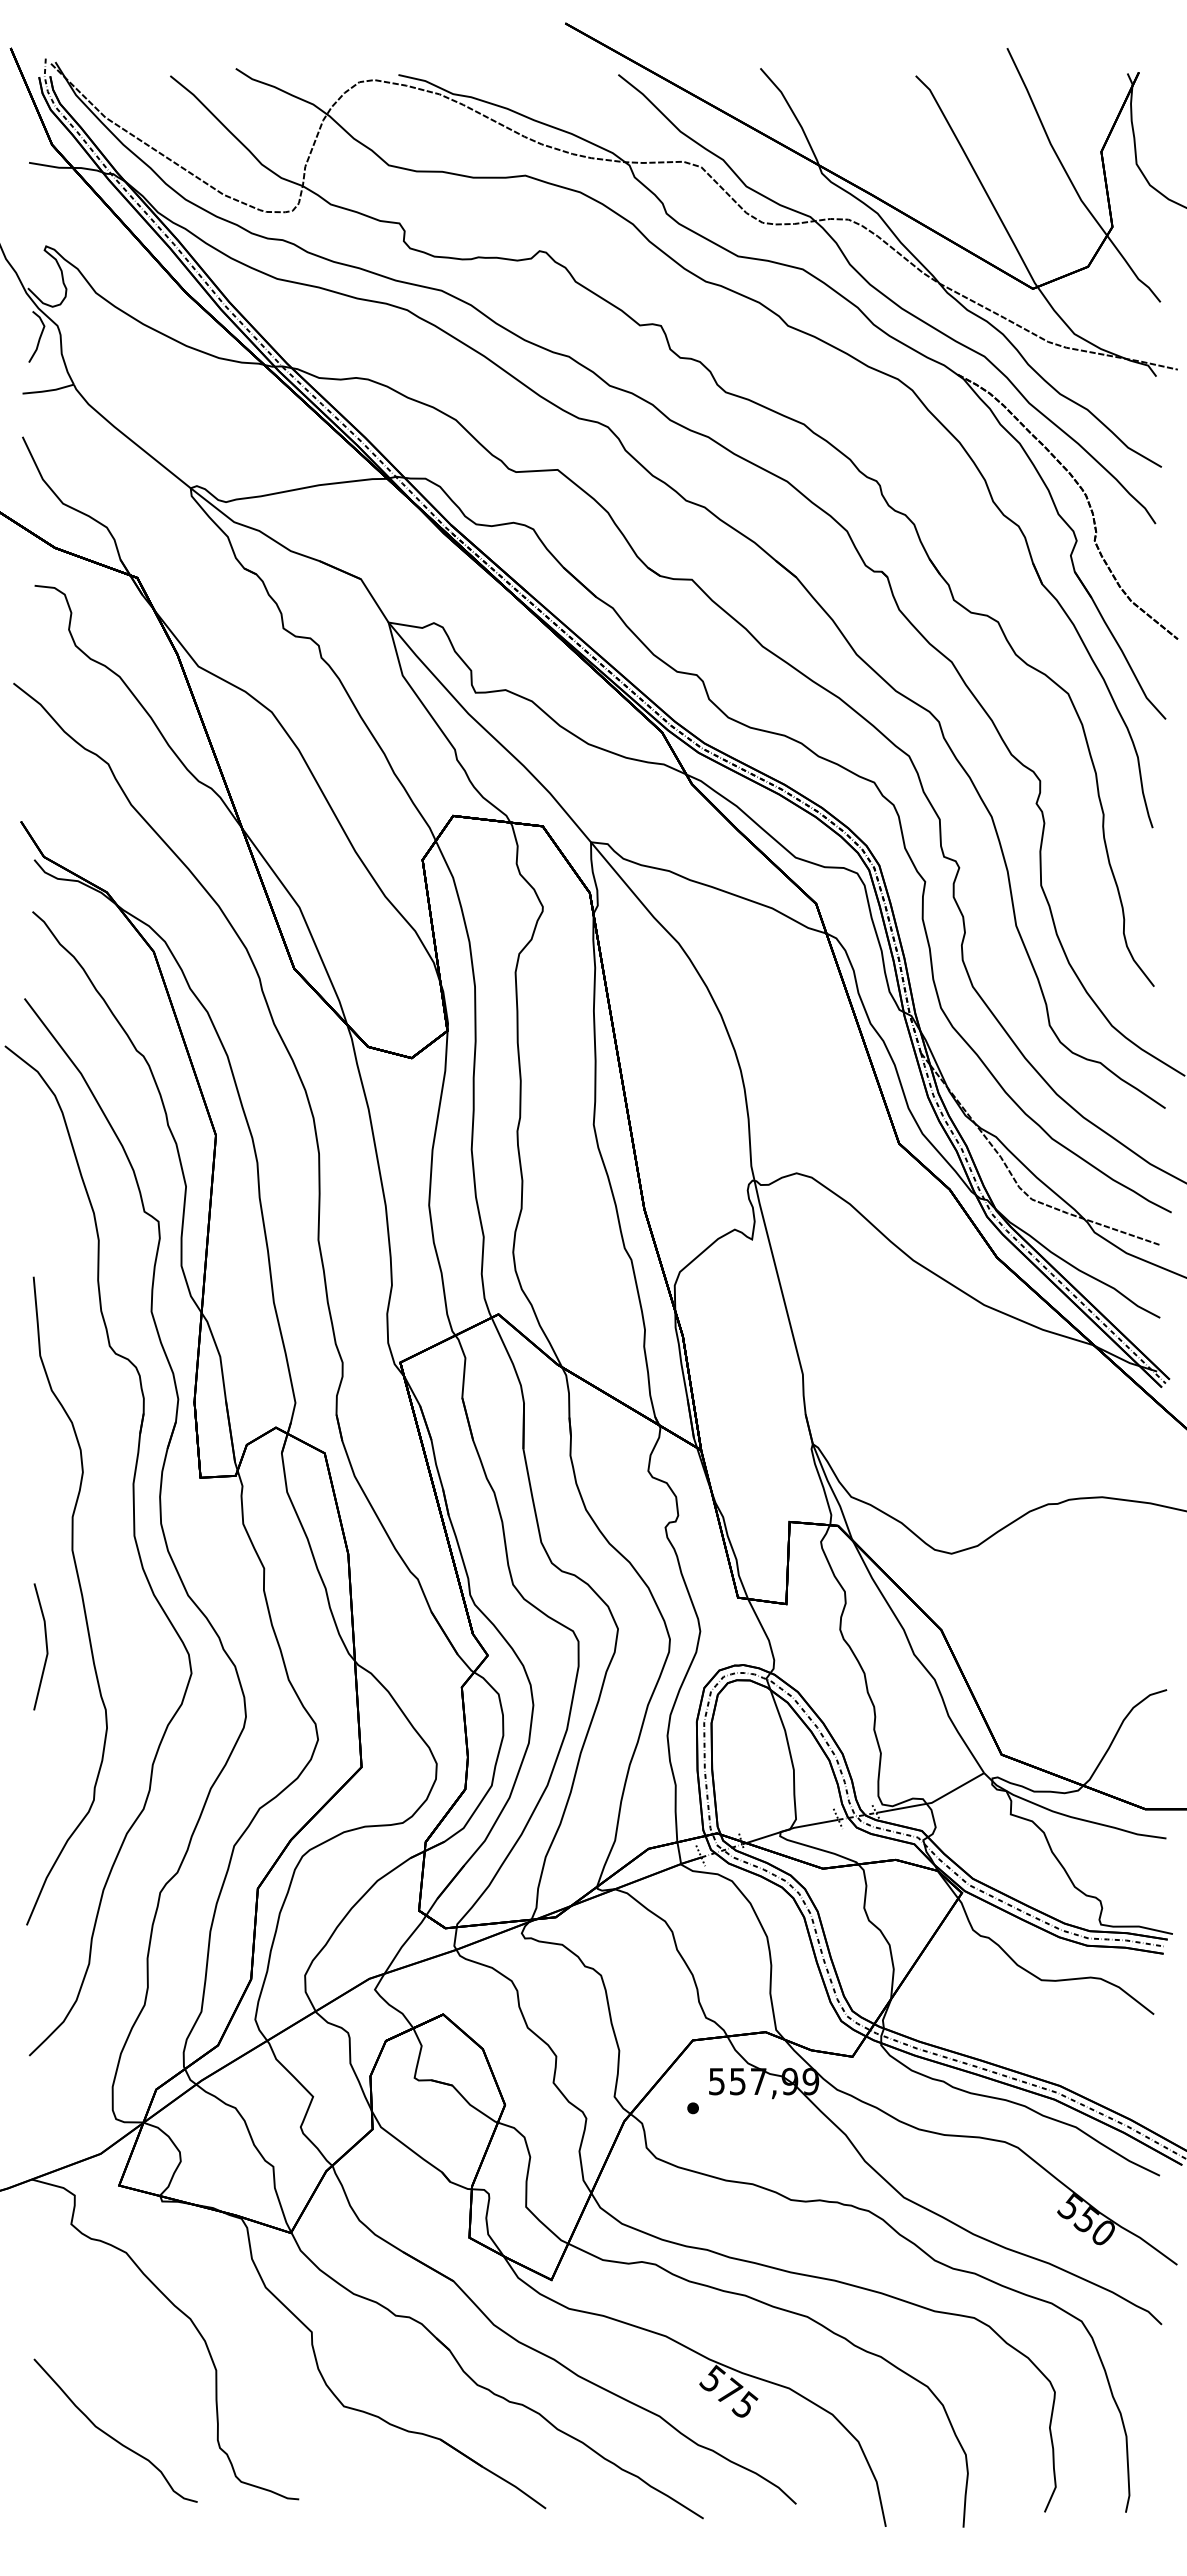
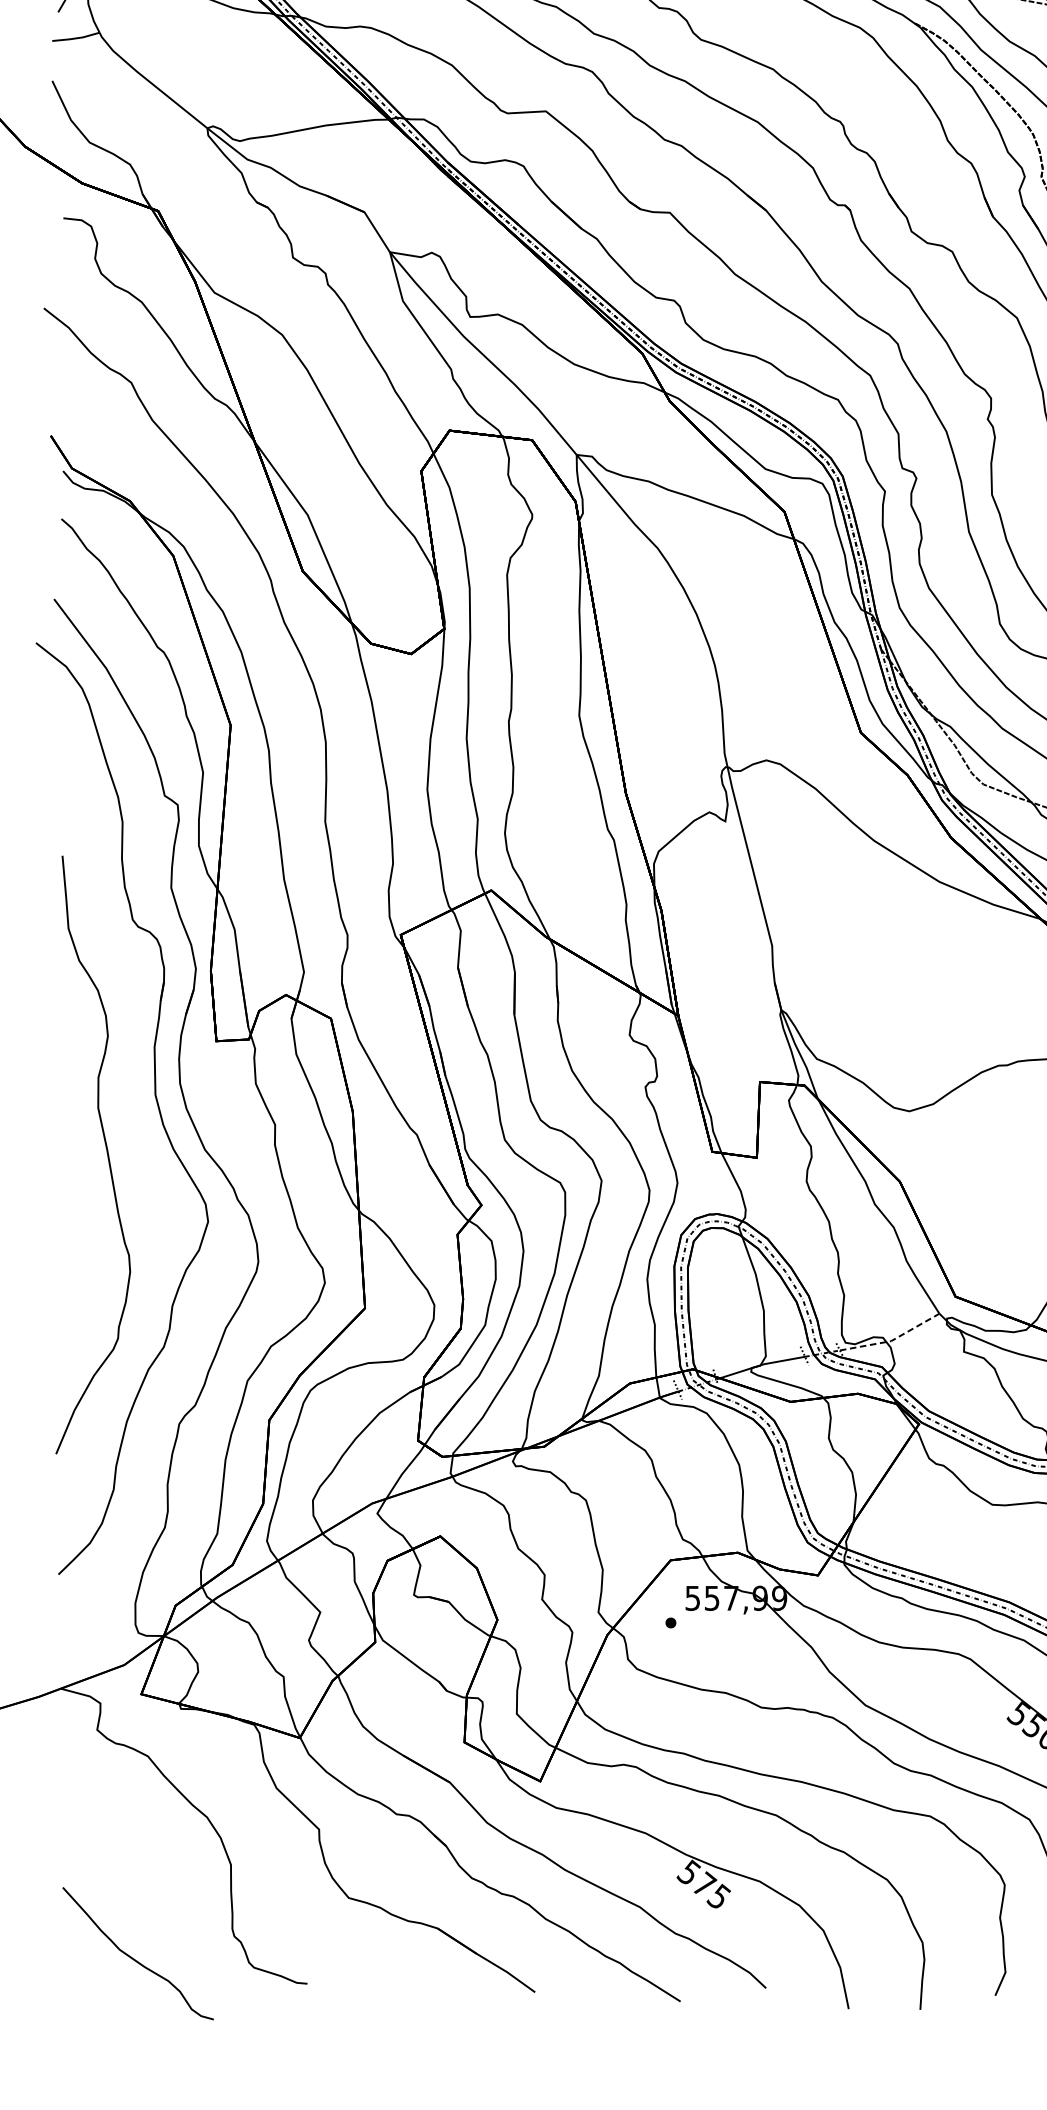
line: (45, 1645) -> (73, 1195), removed
line: (933, 1801) -> (892, 1339), solid -> dashed
curve: (110, 2435) -> (133, 1958), moved

